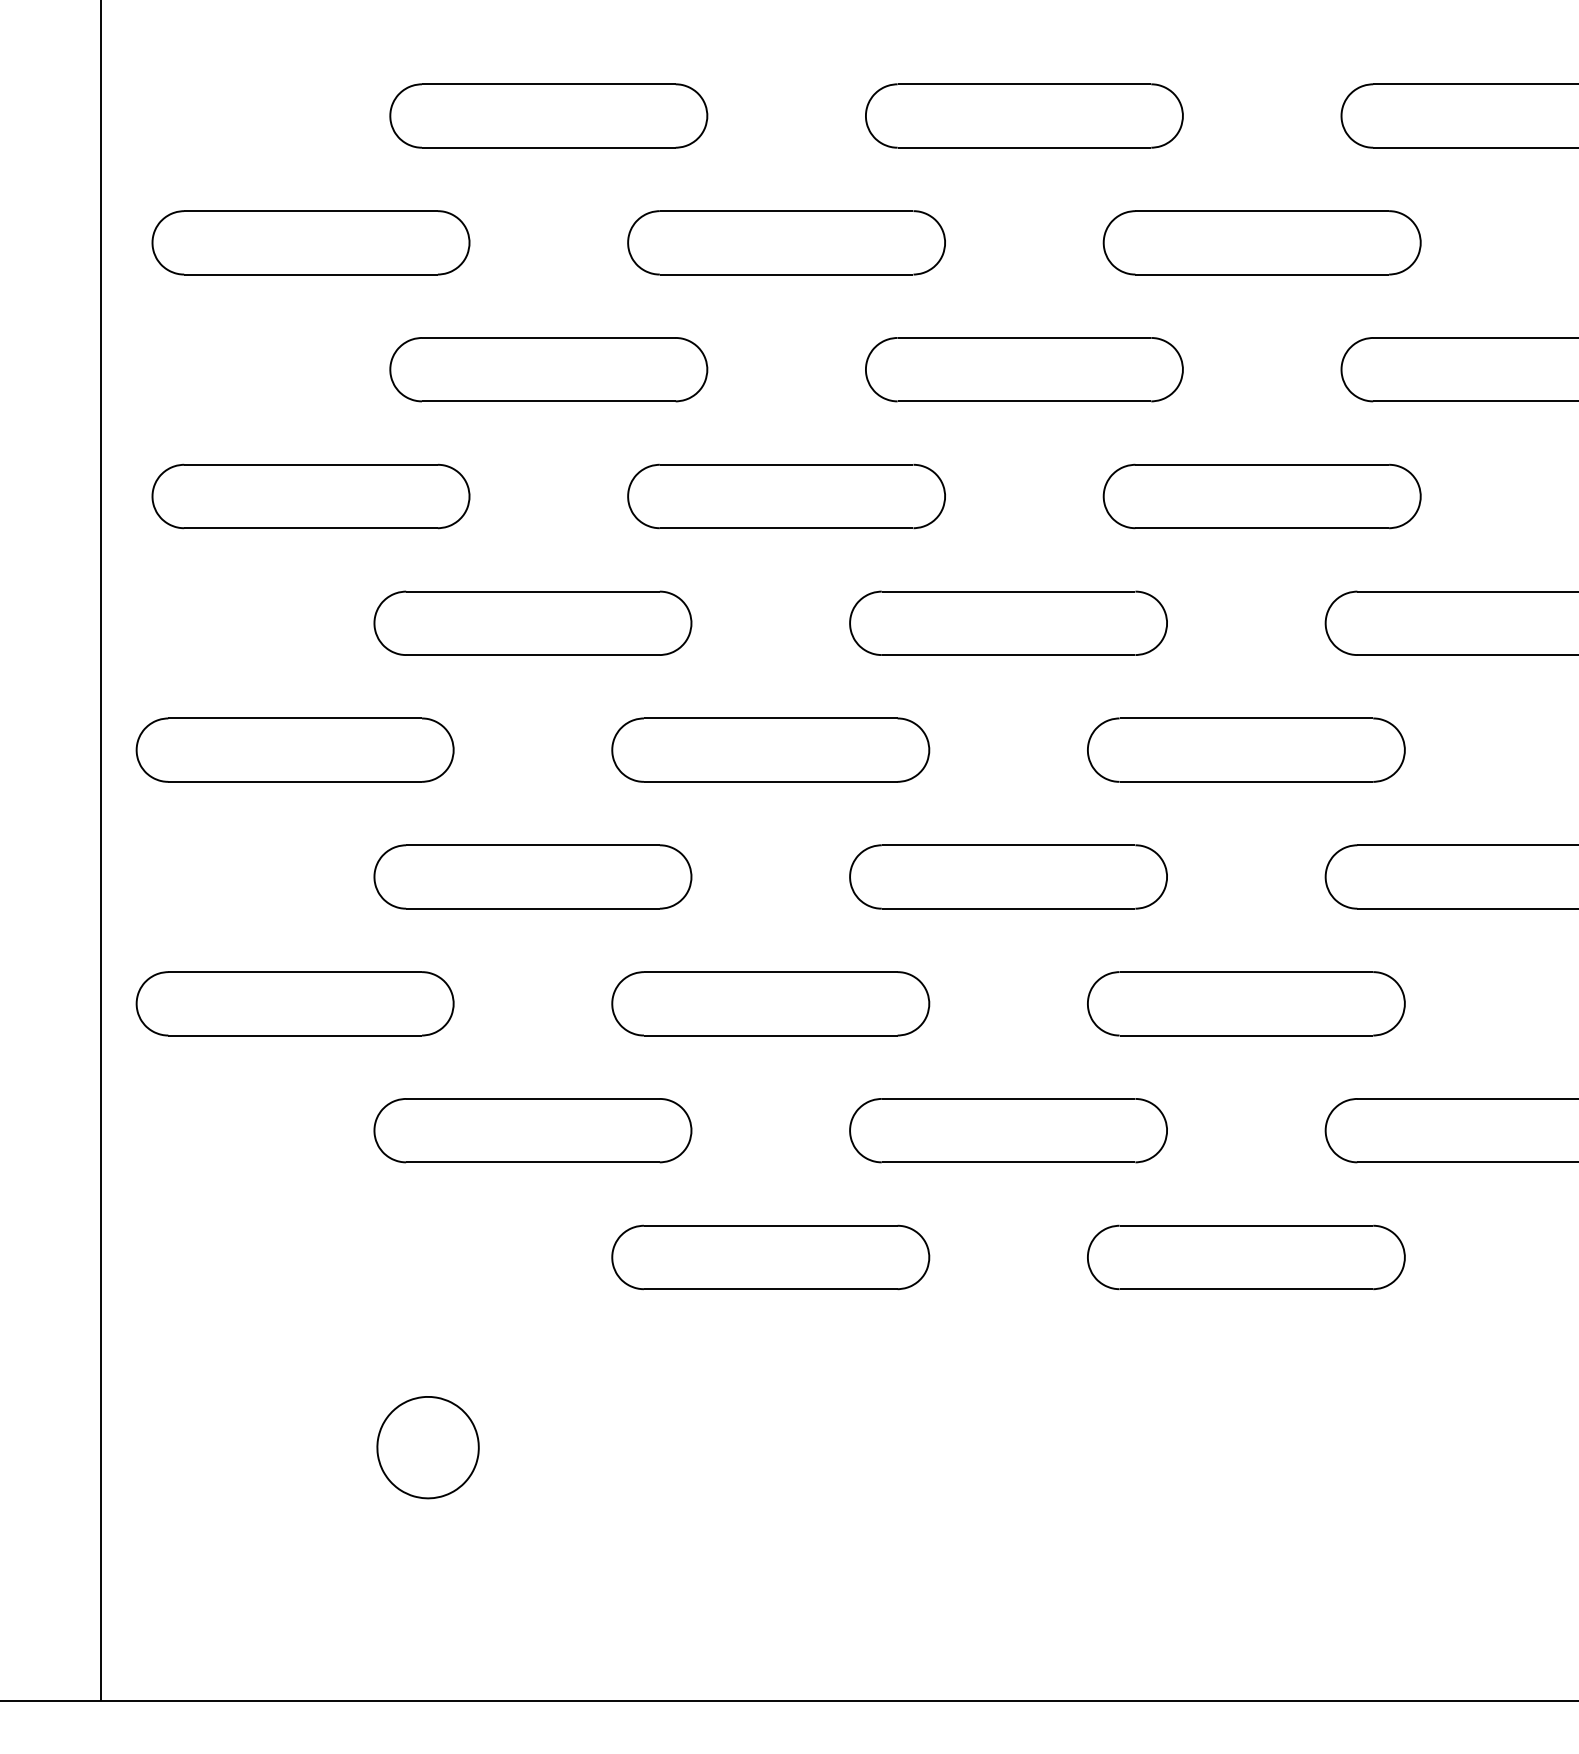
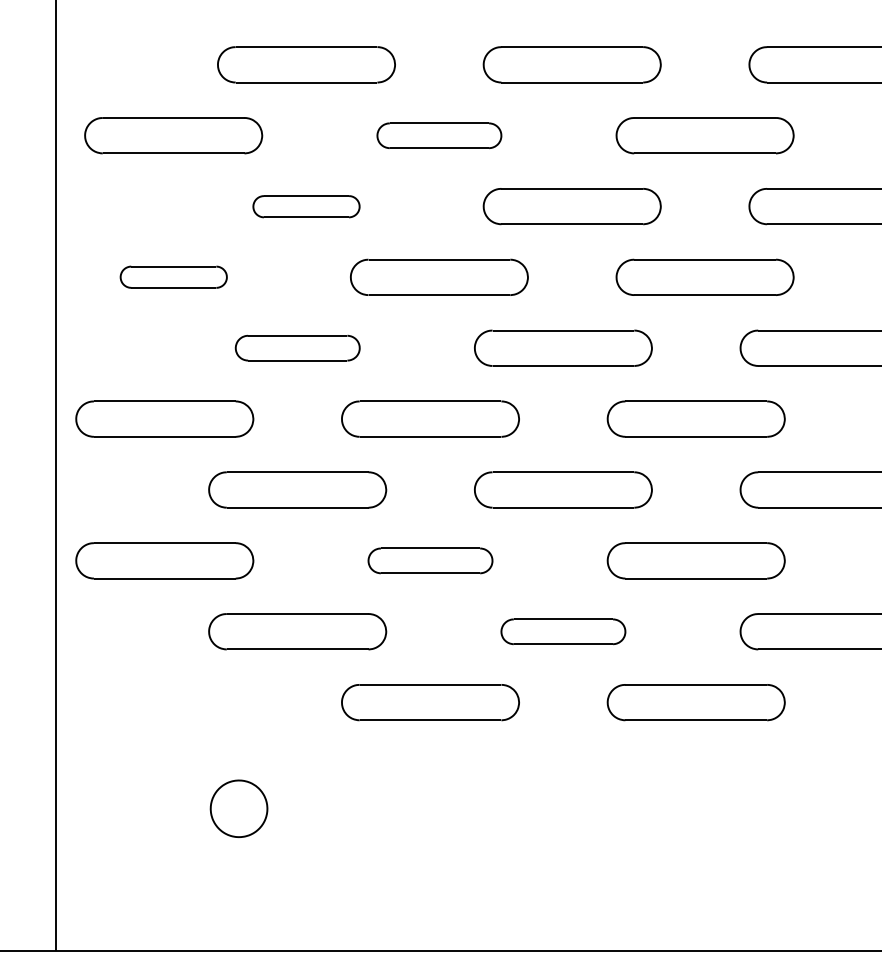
part: (786, 242) -> (439, 135), size x0.7
part: (548, 369) -> (306, 206), size x0.6
part: (310, 494) -> (173, 276), size x0.6
part: (532, 621) -> (297, 347), size x0.7
part: (770, 1003) -> (430, 560), size x0.7
part: (1008, 1130) -> (563, 631), size x0.7

